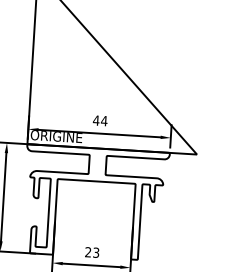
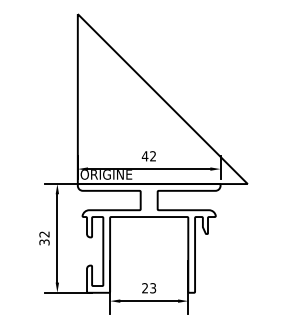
text: (103, 121) -> (152, 156), 44 -> 42

